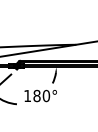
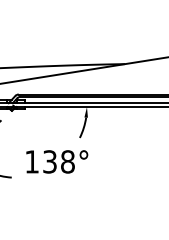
text: (41, 96) -> (58, 162), 180° -> 138°

